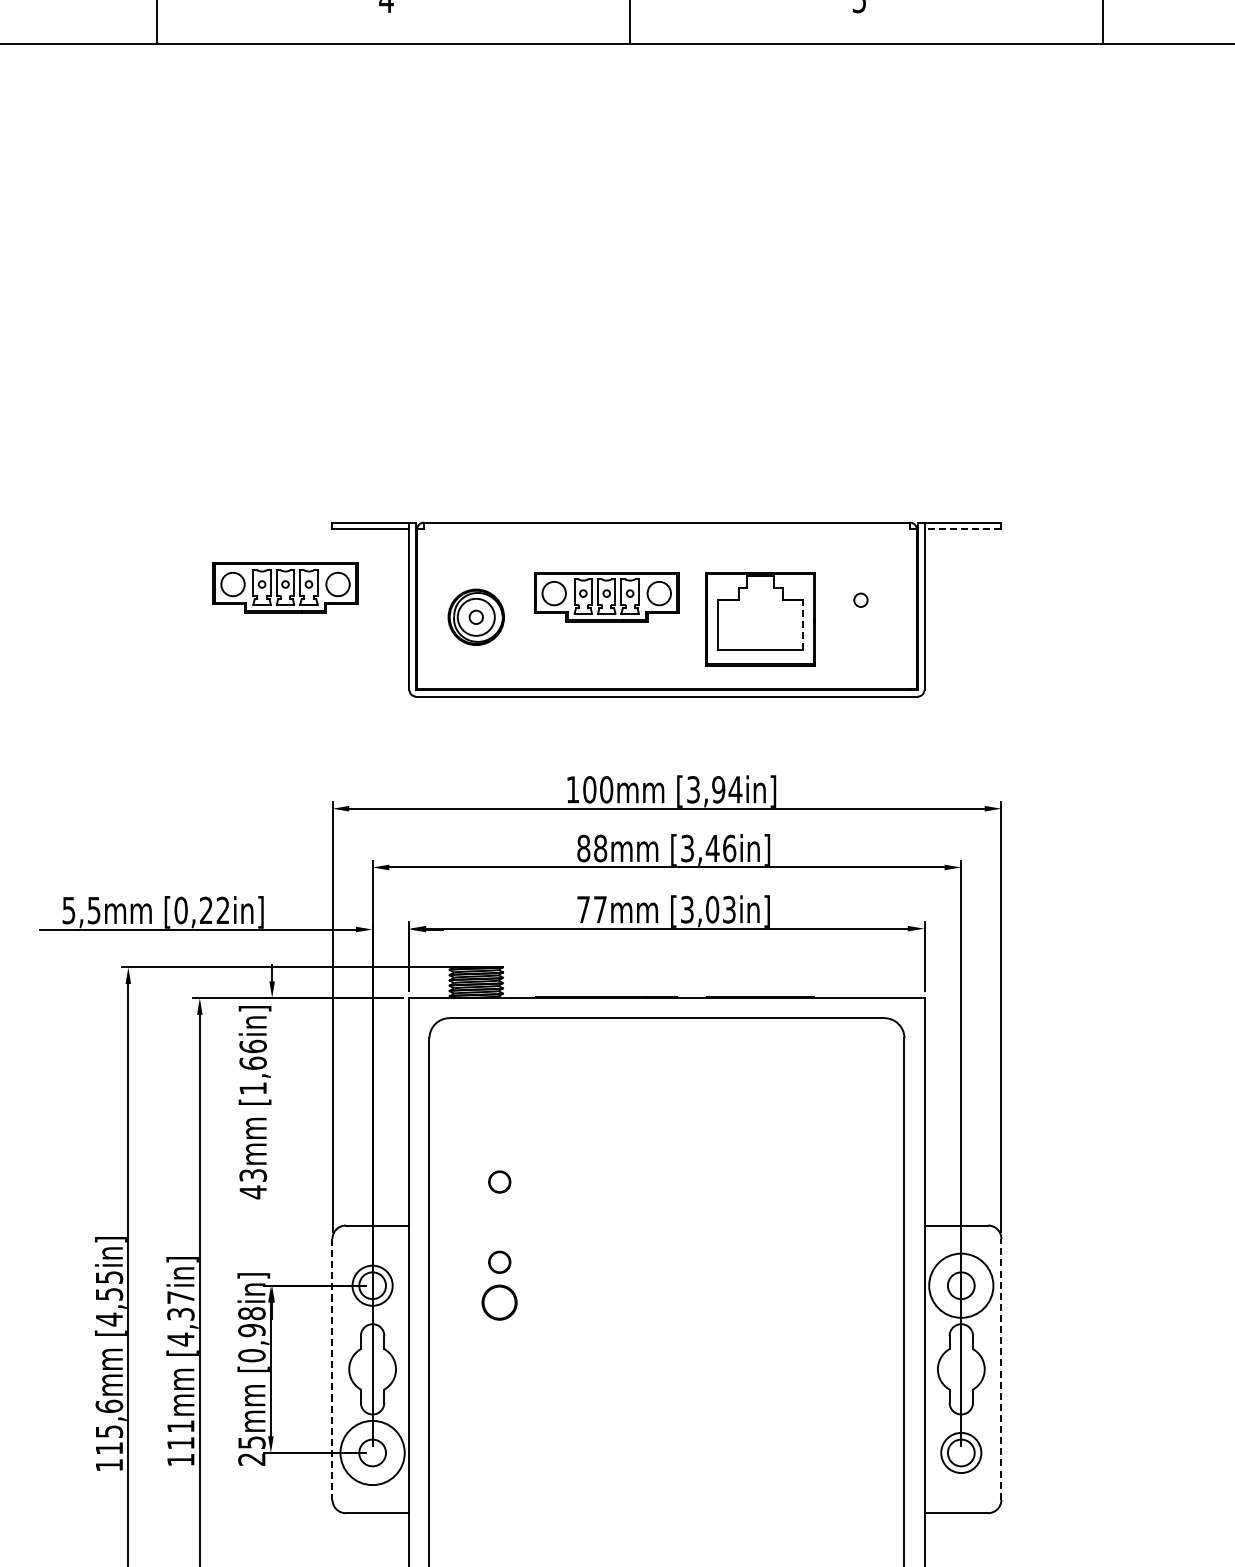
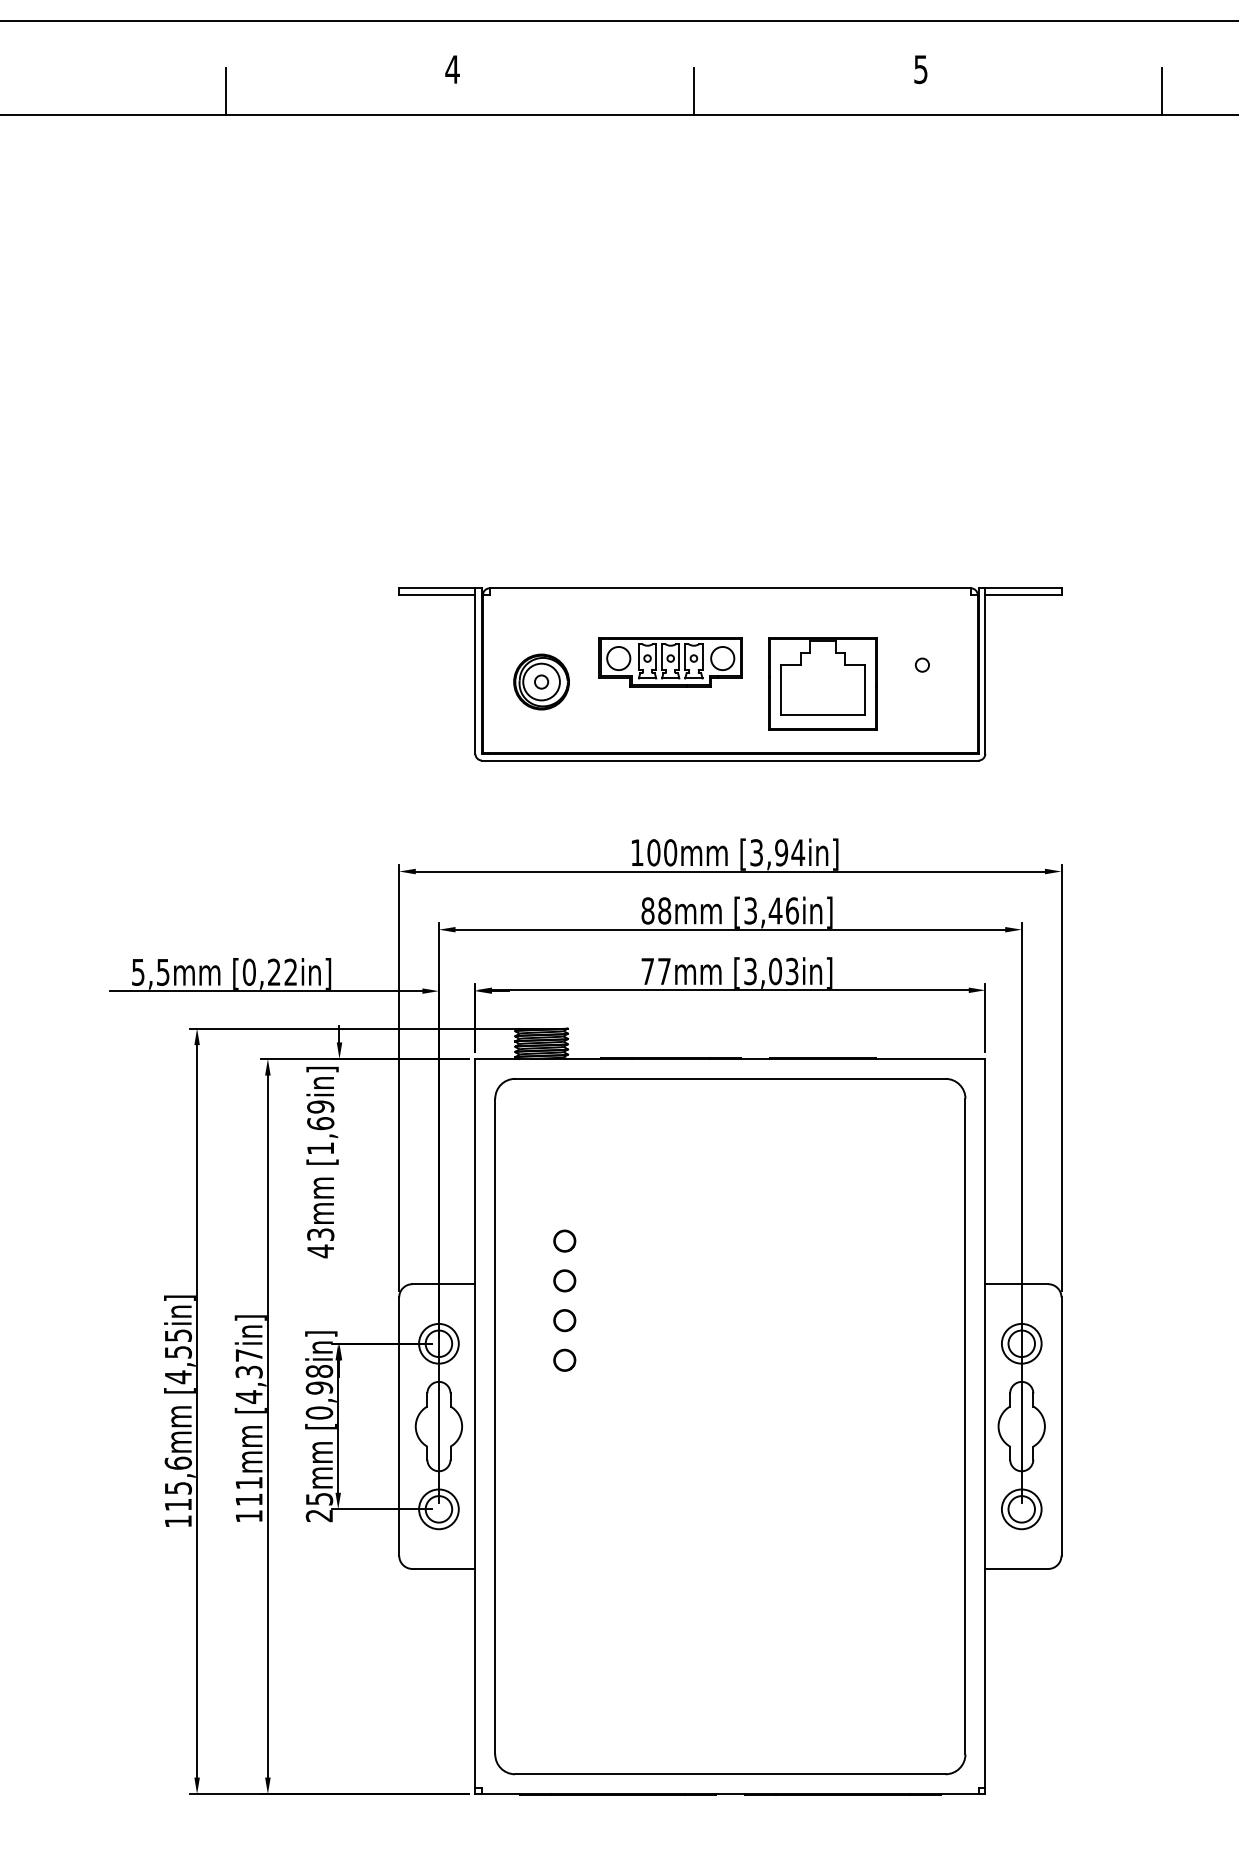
line: (962, 528) -> (1022, 594), dashed -> solid
part: (285, 588) -> (352, 653), removed
line: (802, 624) -> (864, 689), dashed -> solid
text: (252, 1046) -> (320, 1106), [1,66in] -> [1,69in]
circle: (499, 1221) -> (564, 1280), added
circle: (961, 1285) -> (1021, 1343), size x0.62
circle: (499, 1301) -> (564, 1359), size x0.62
line: (1001, 1369) -> (1061, 1426), dashed -> solid
line: (332, 1370) -> (399, 1427), dashed -> solid
circle: (372, 1453) -> (438, 1509), size x0.62

